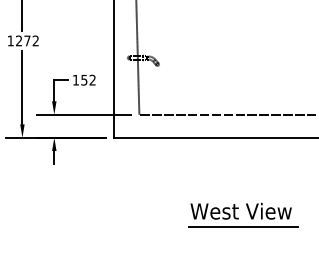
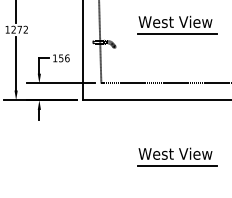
part: (243, 33) -> (177, 24), added
text: (92, 79) -> (67, 57), 152 -> 156

